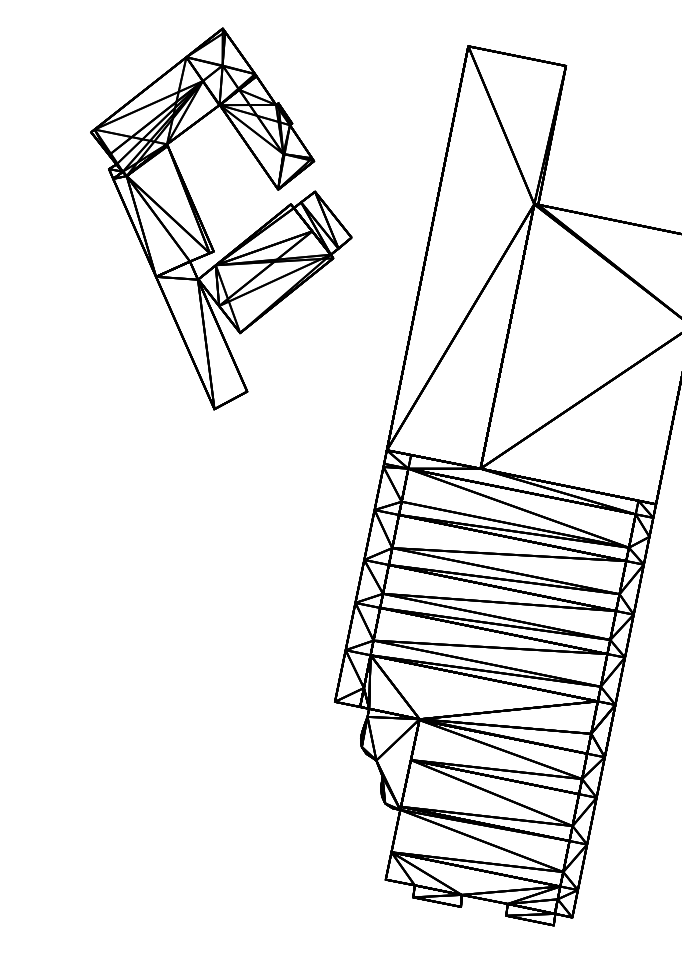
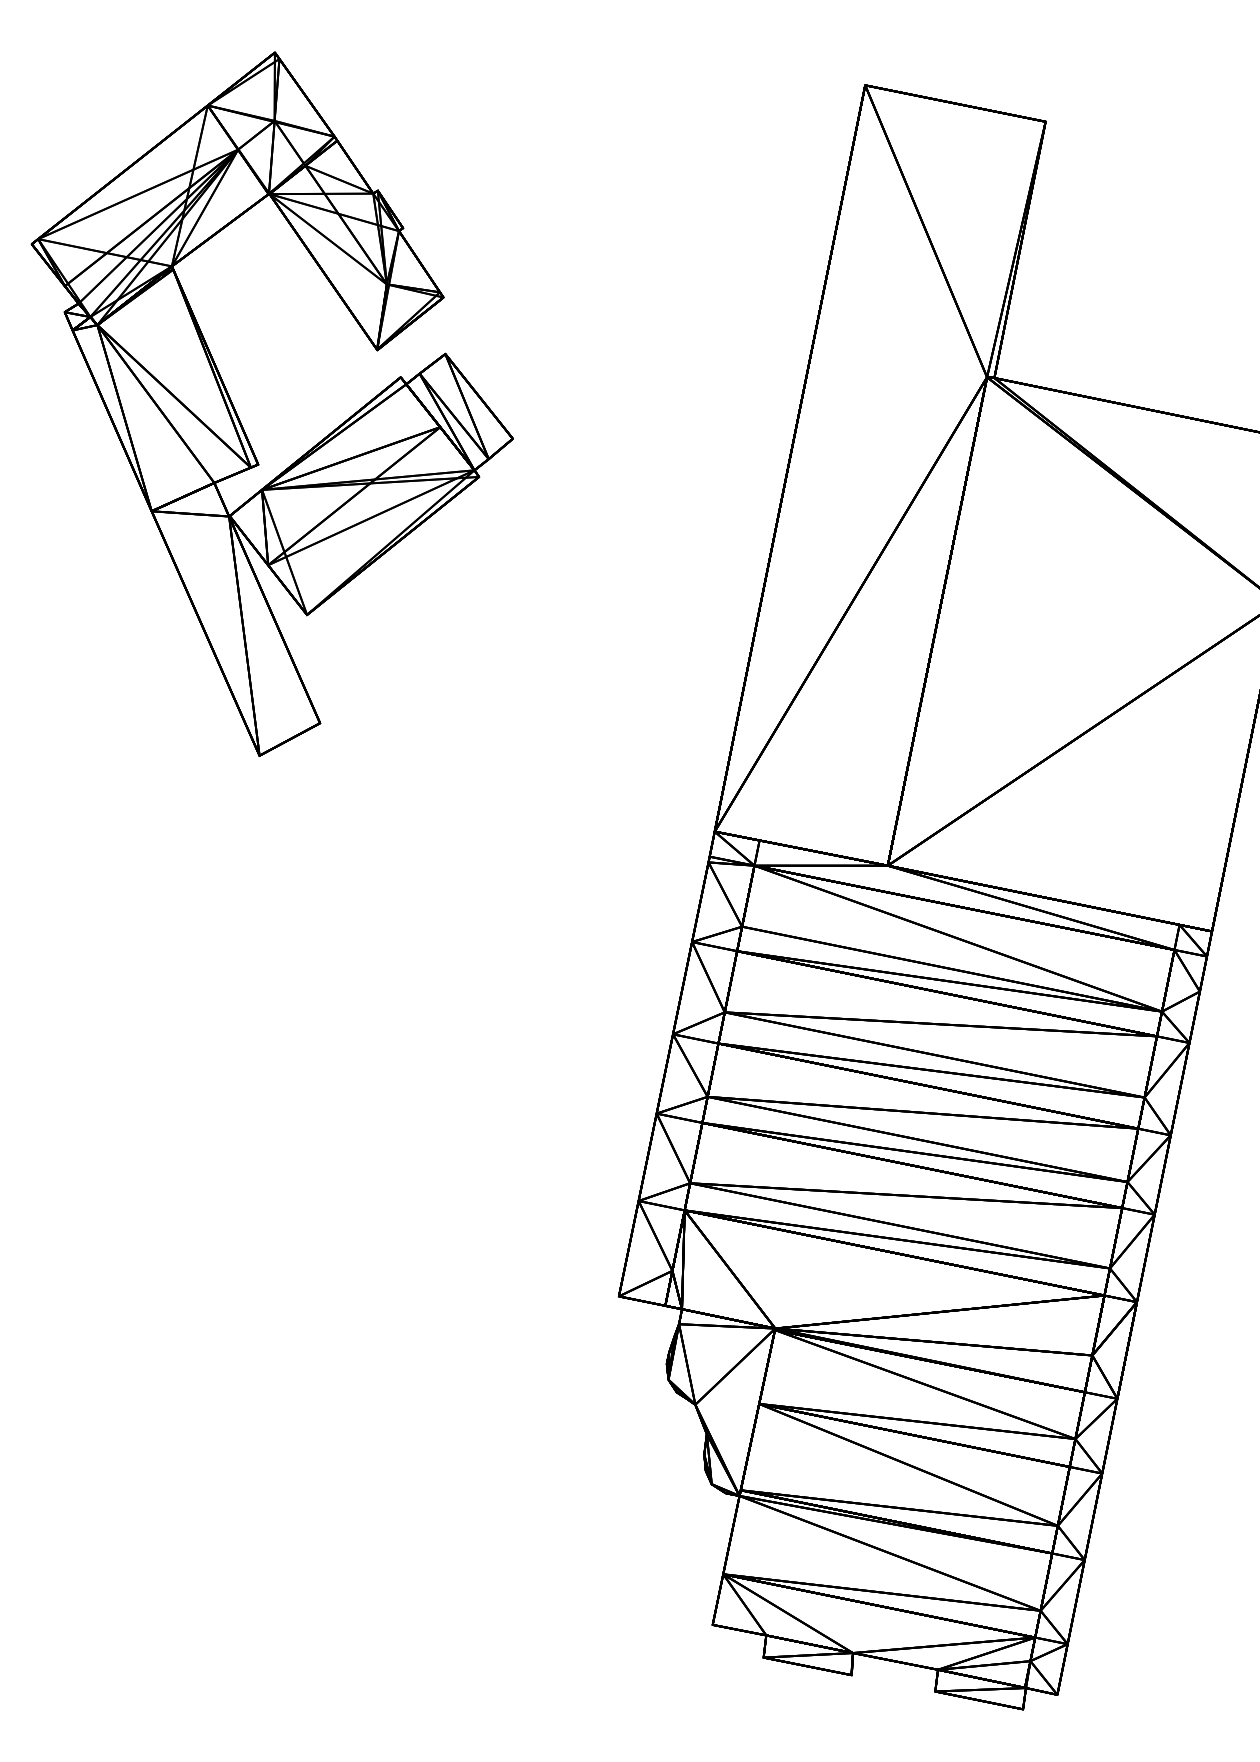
part: (203, 224) -> (239, 414), moved

